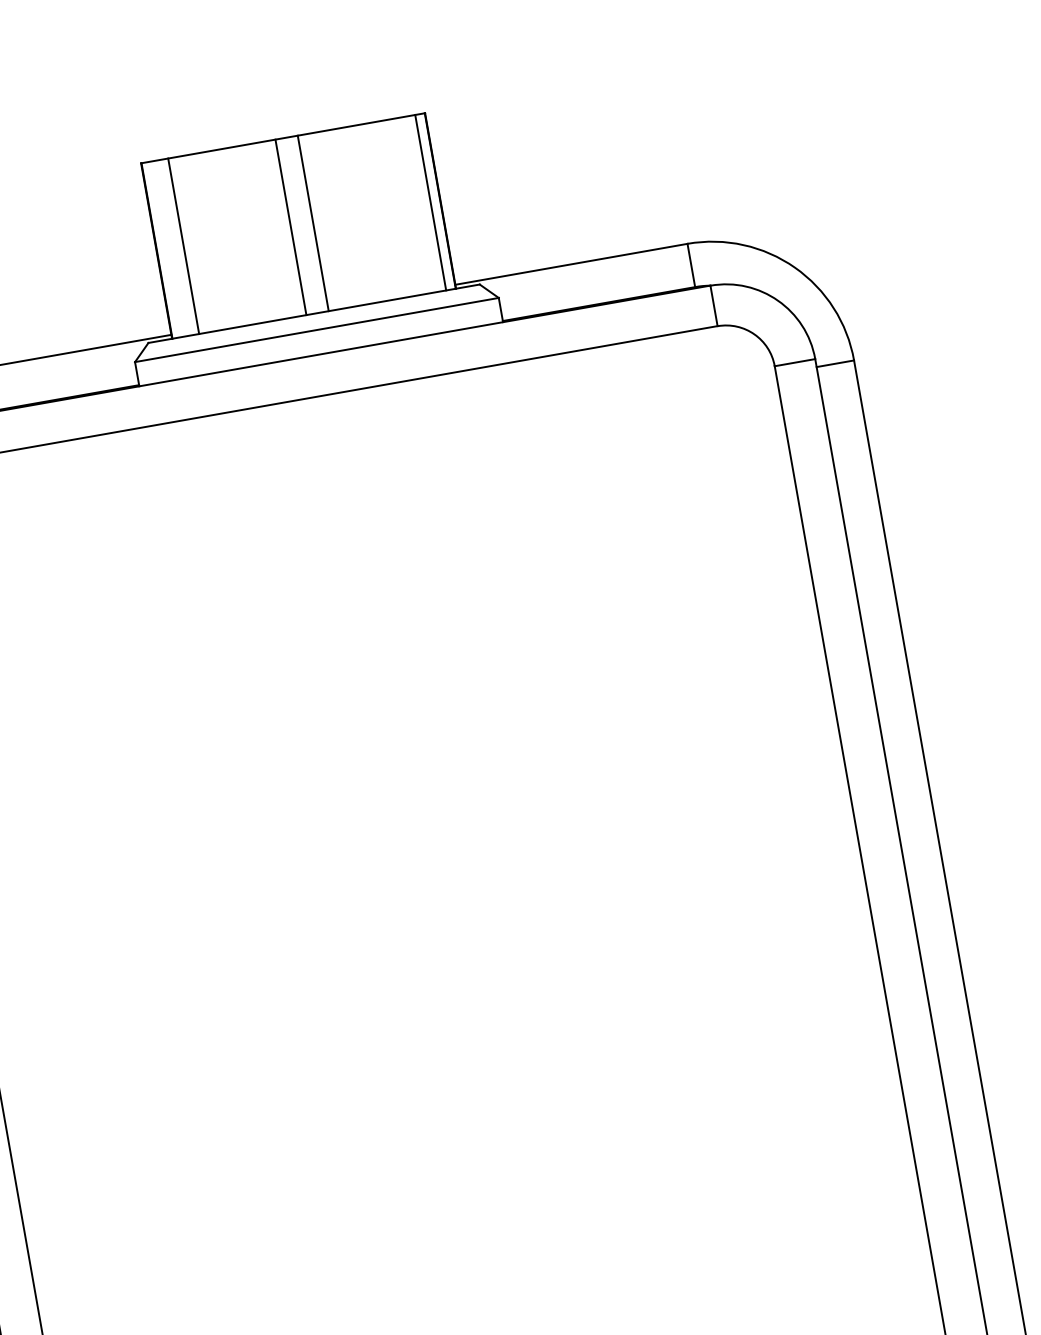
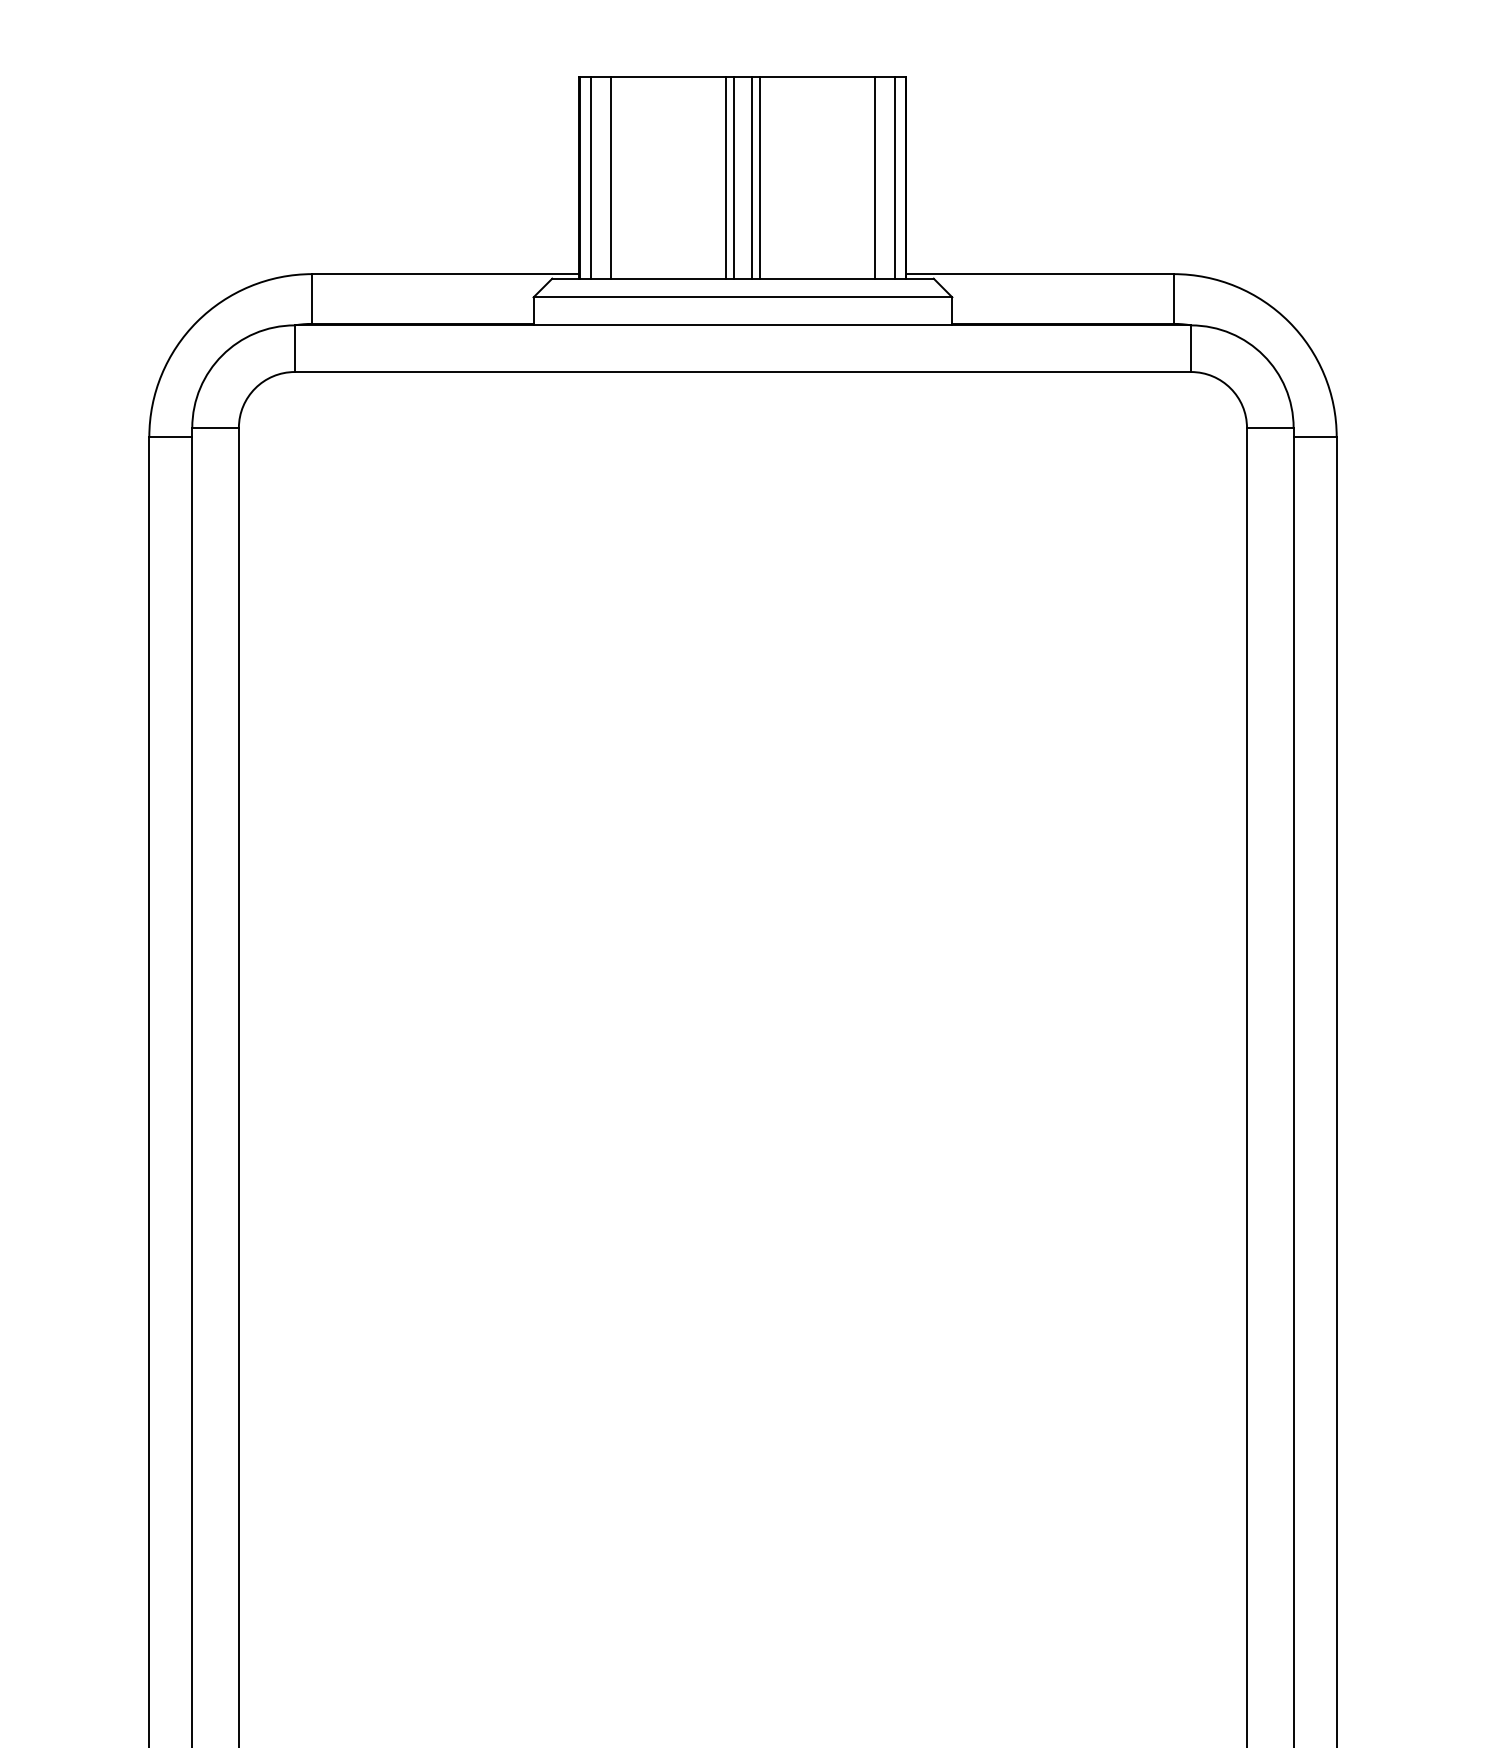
line: (413, 205) -> (875, 177), added
line: (305, 224) -> (751, 177), added
line: (284, 228) -> (726, 177), added
line: (166, 249) -> (590, 177), added

